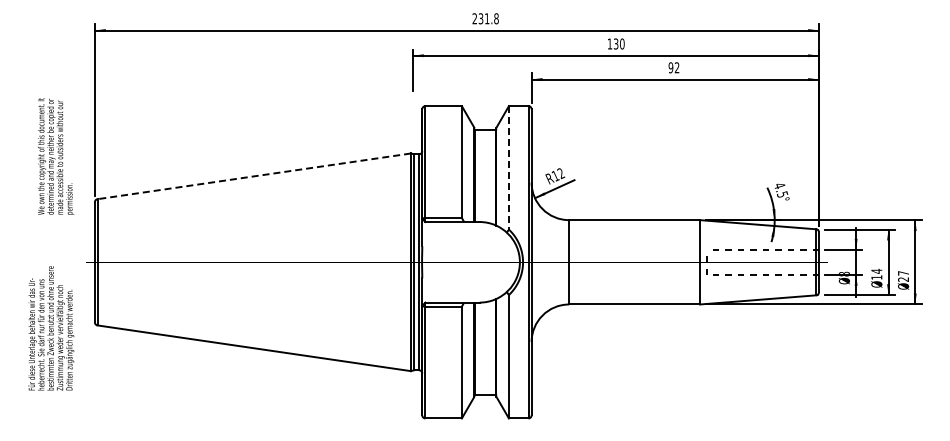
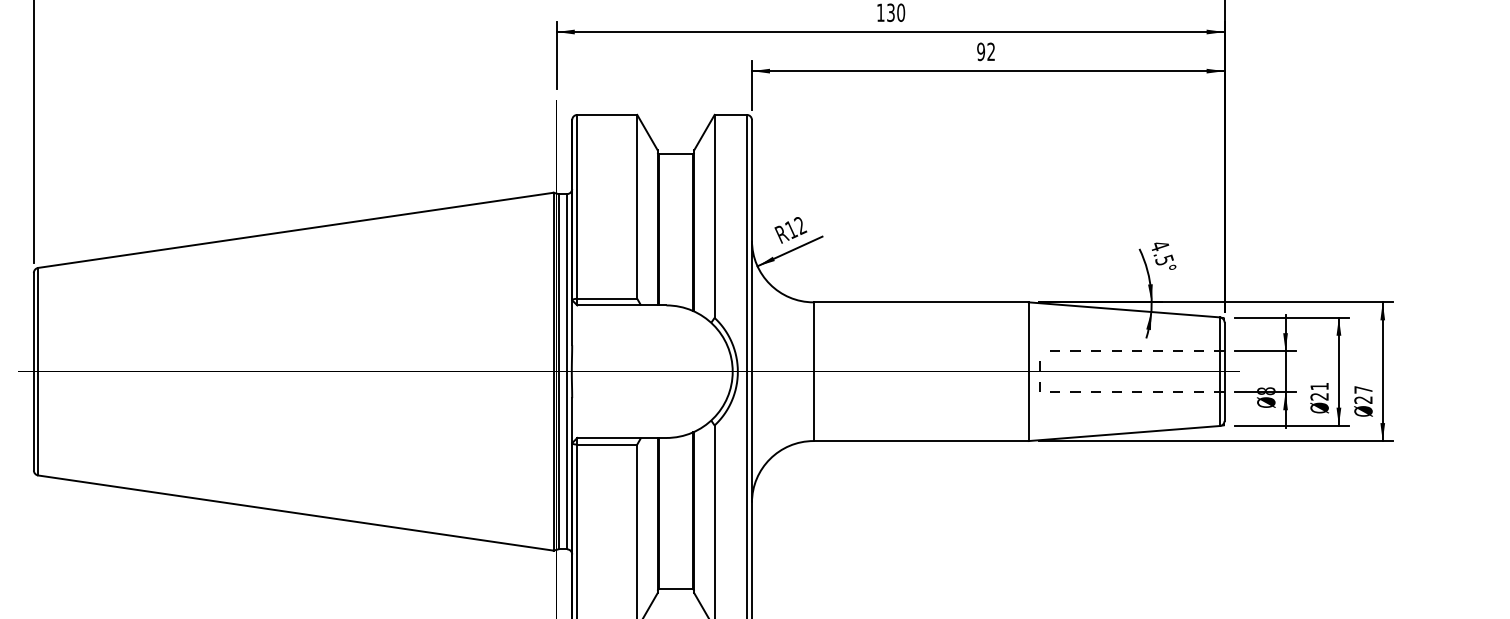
line: (508, 167) -> (713, 215), dashed -> solid
line: (253, 176) -> (294, 230), dashed -> solid
text: (876, 273) -> (1319, 390), 14 -> 21

